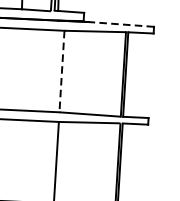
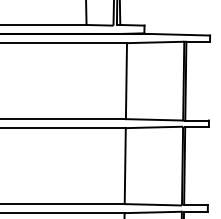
line: (121, 24) -> (179, 34), dashed -> solid
line: (62, 71) -> (126, 81), dashed -> solid

